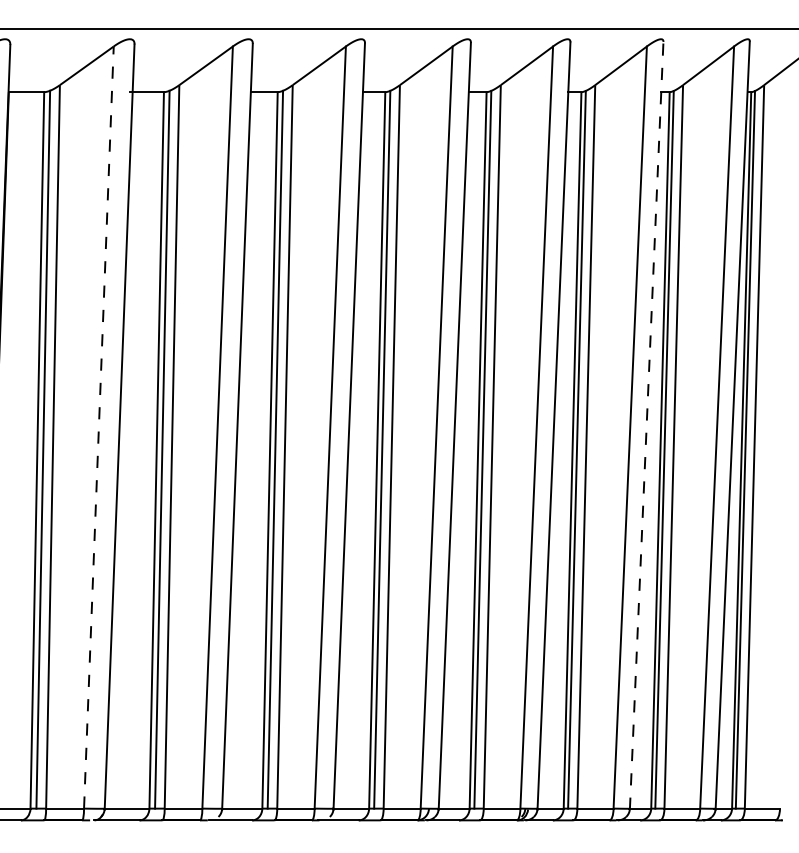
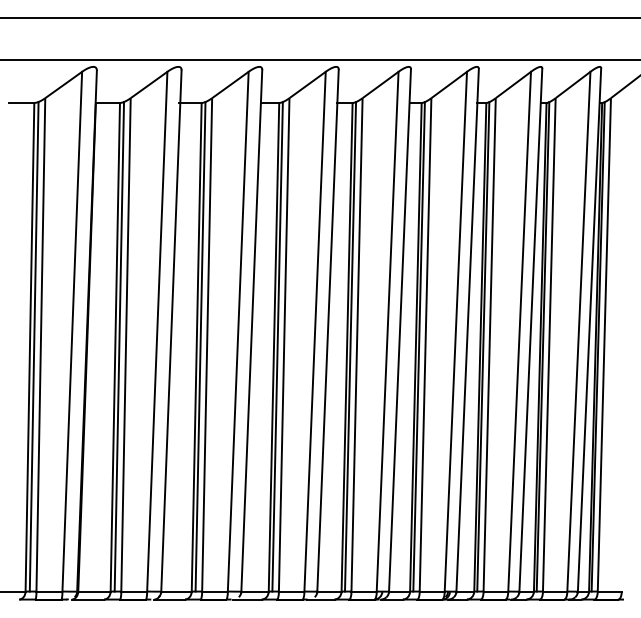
line: (646, 425) -> (530, 330), dashed -> solid
line: (99, 427) -> (157, 331), dashed -> solid

